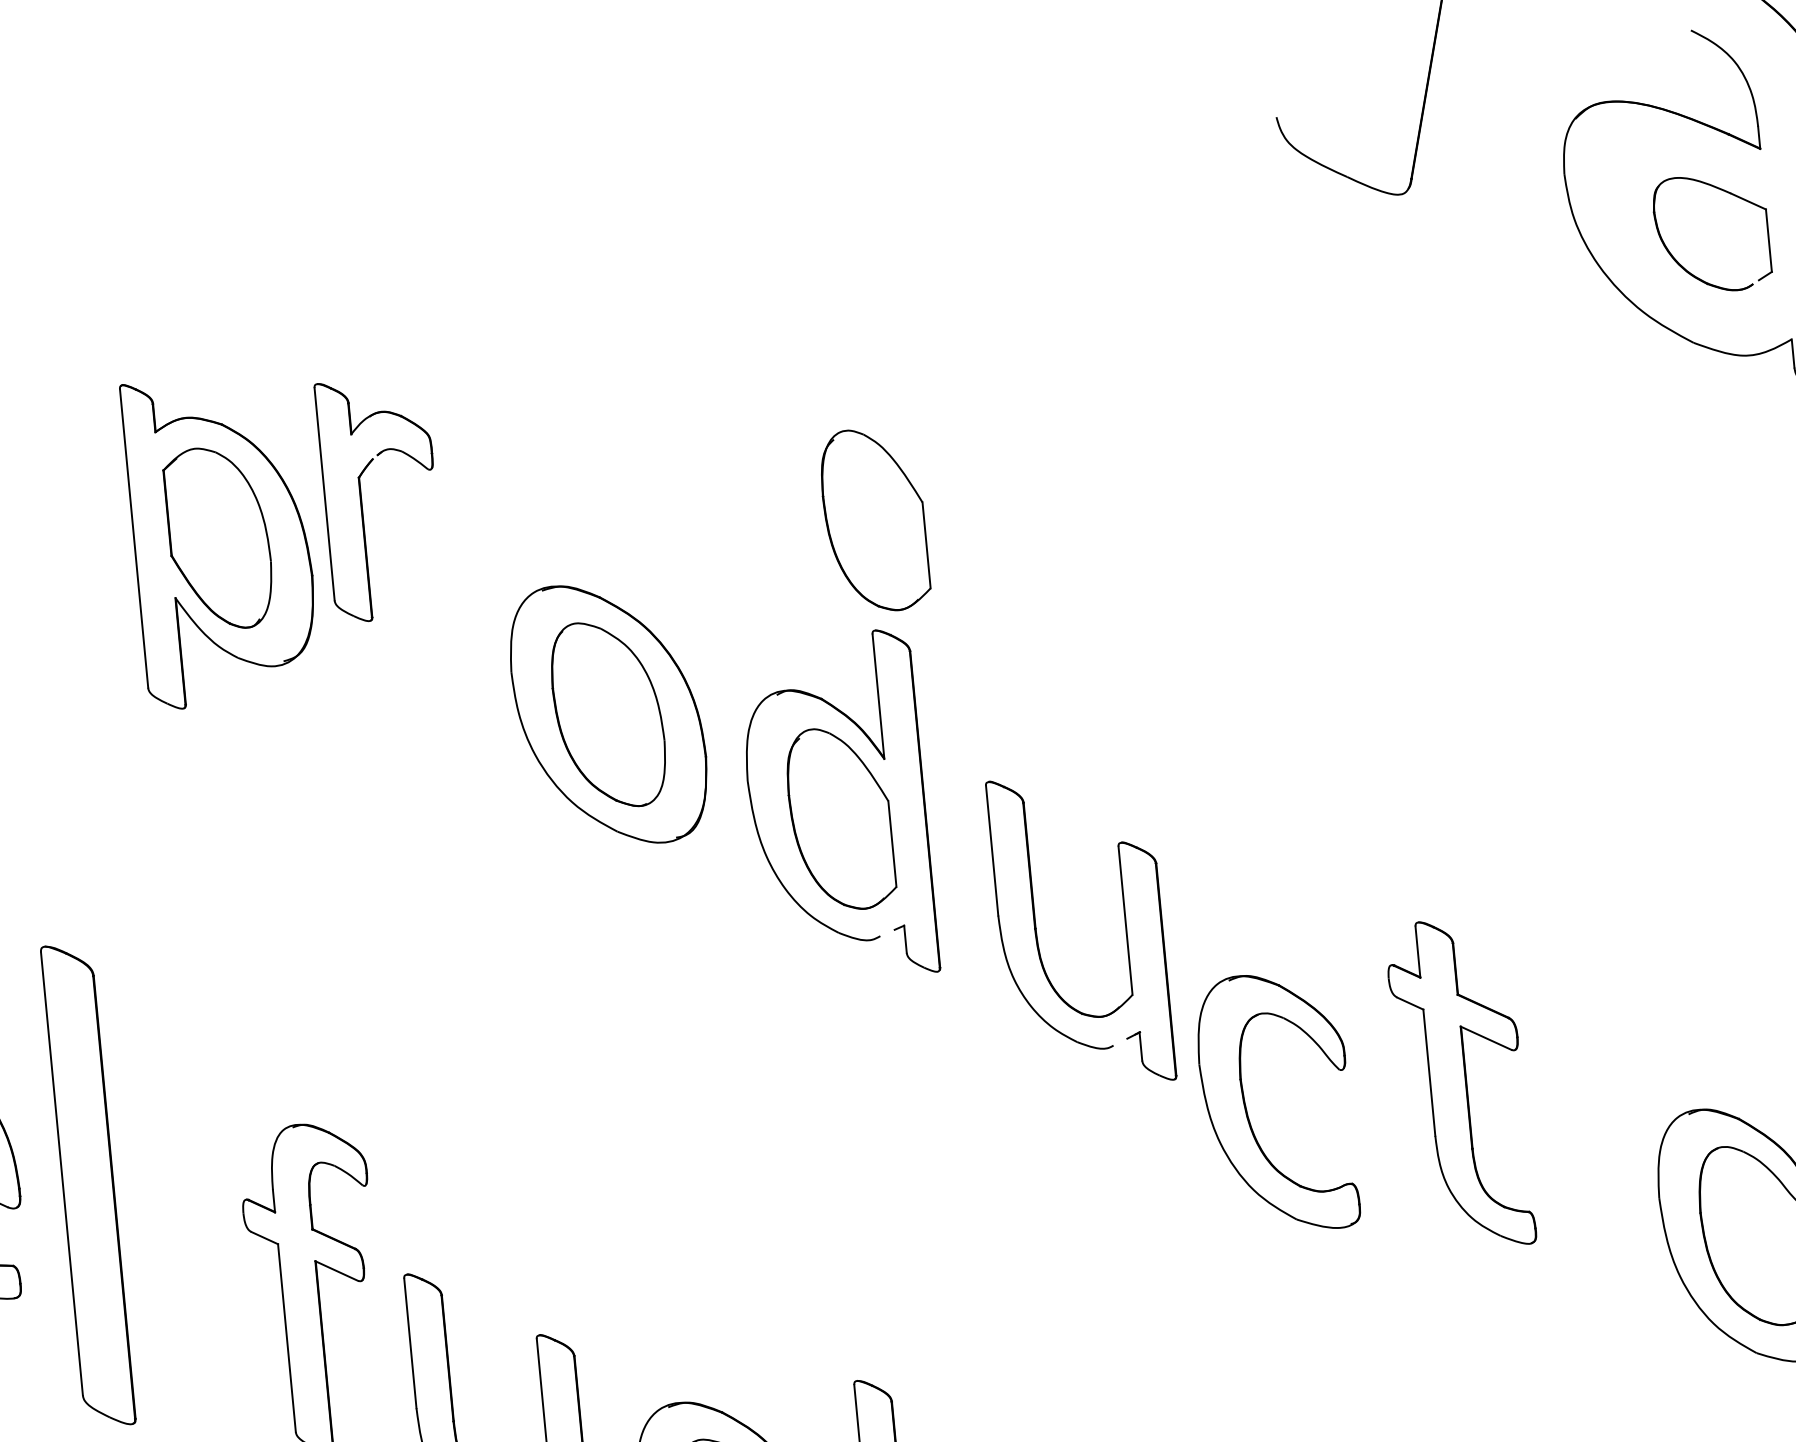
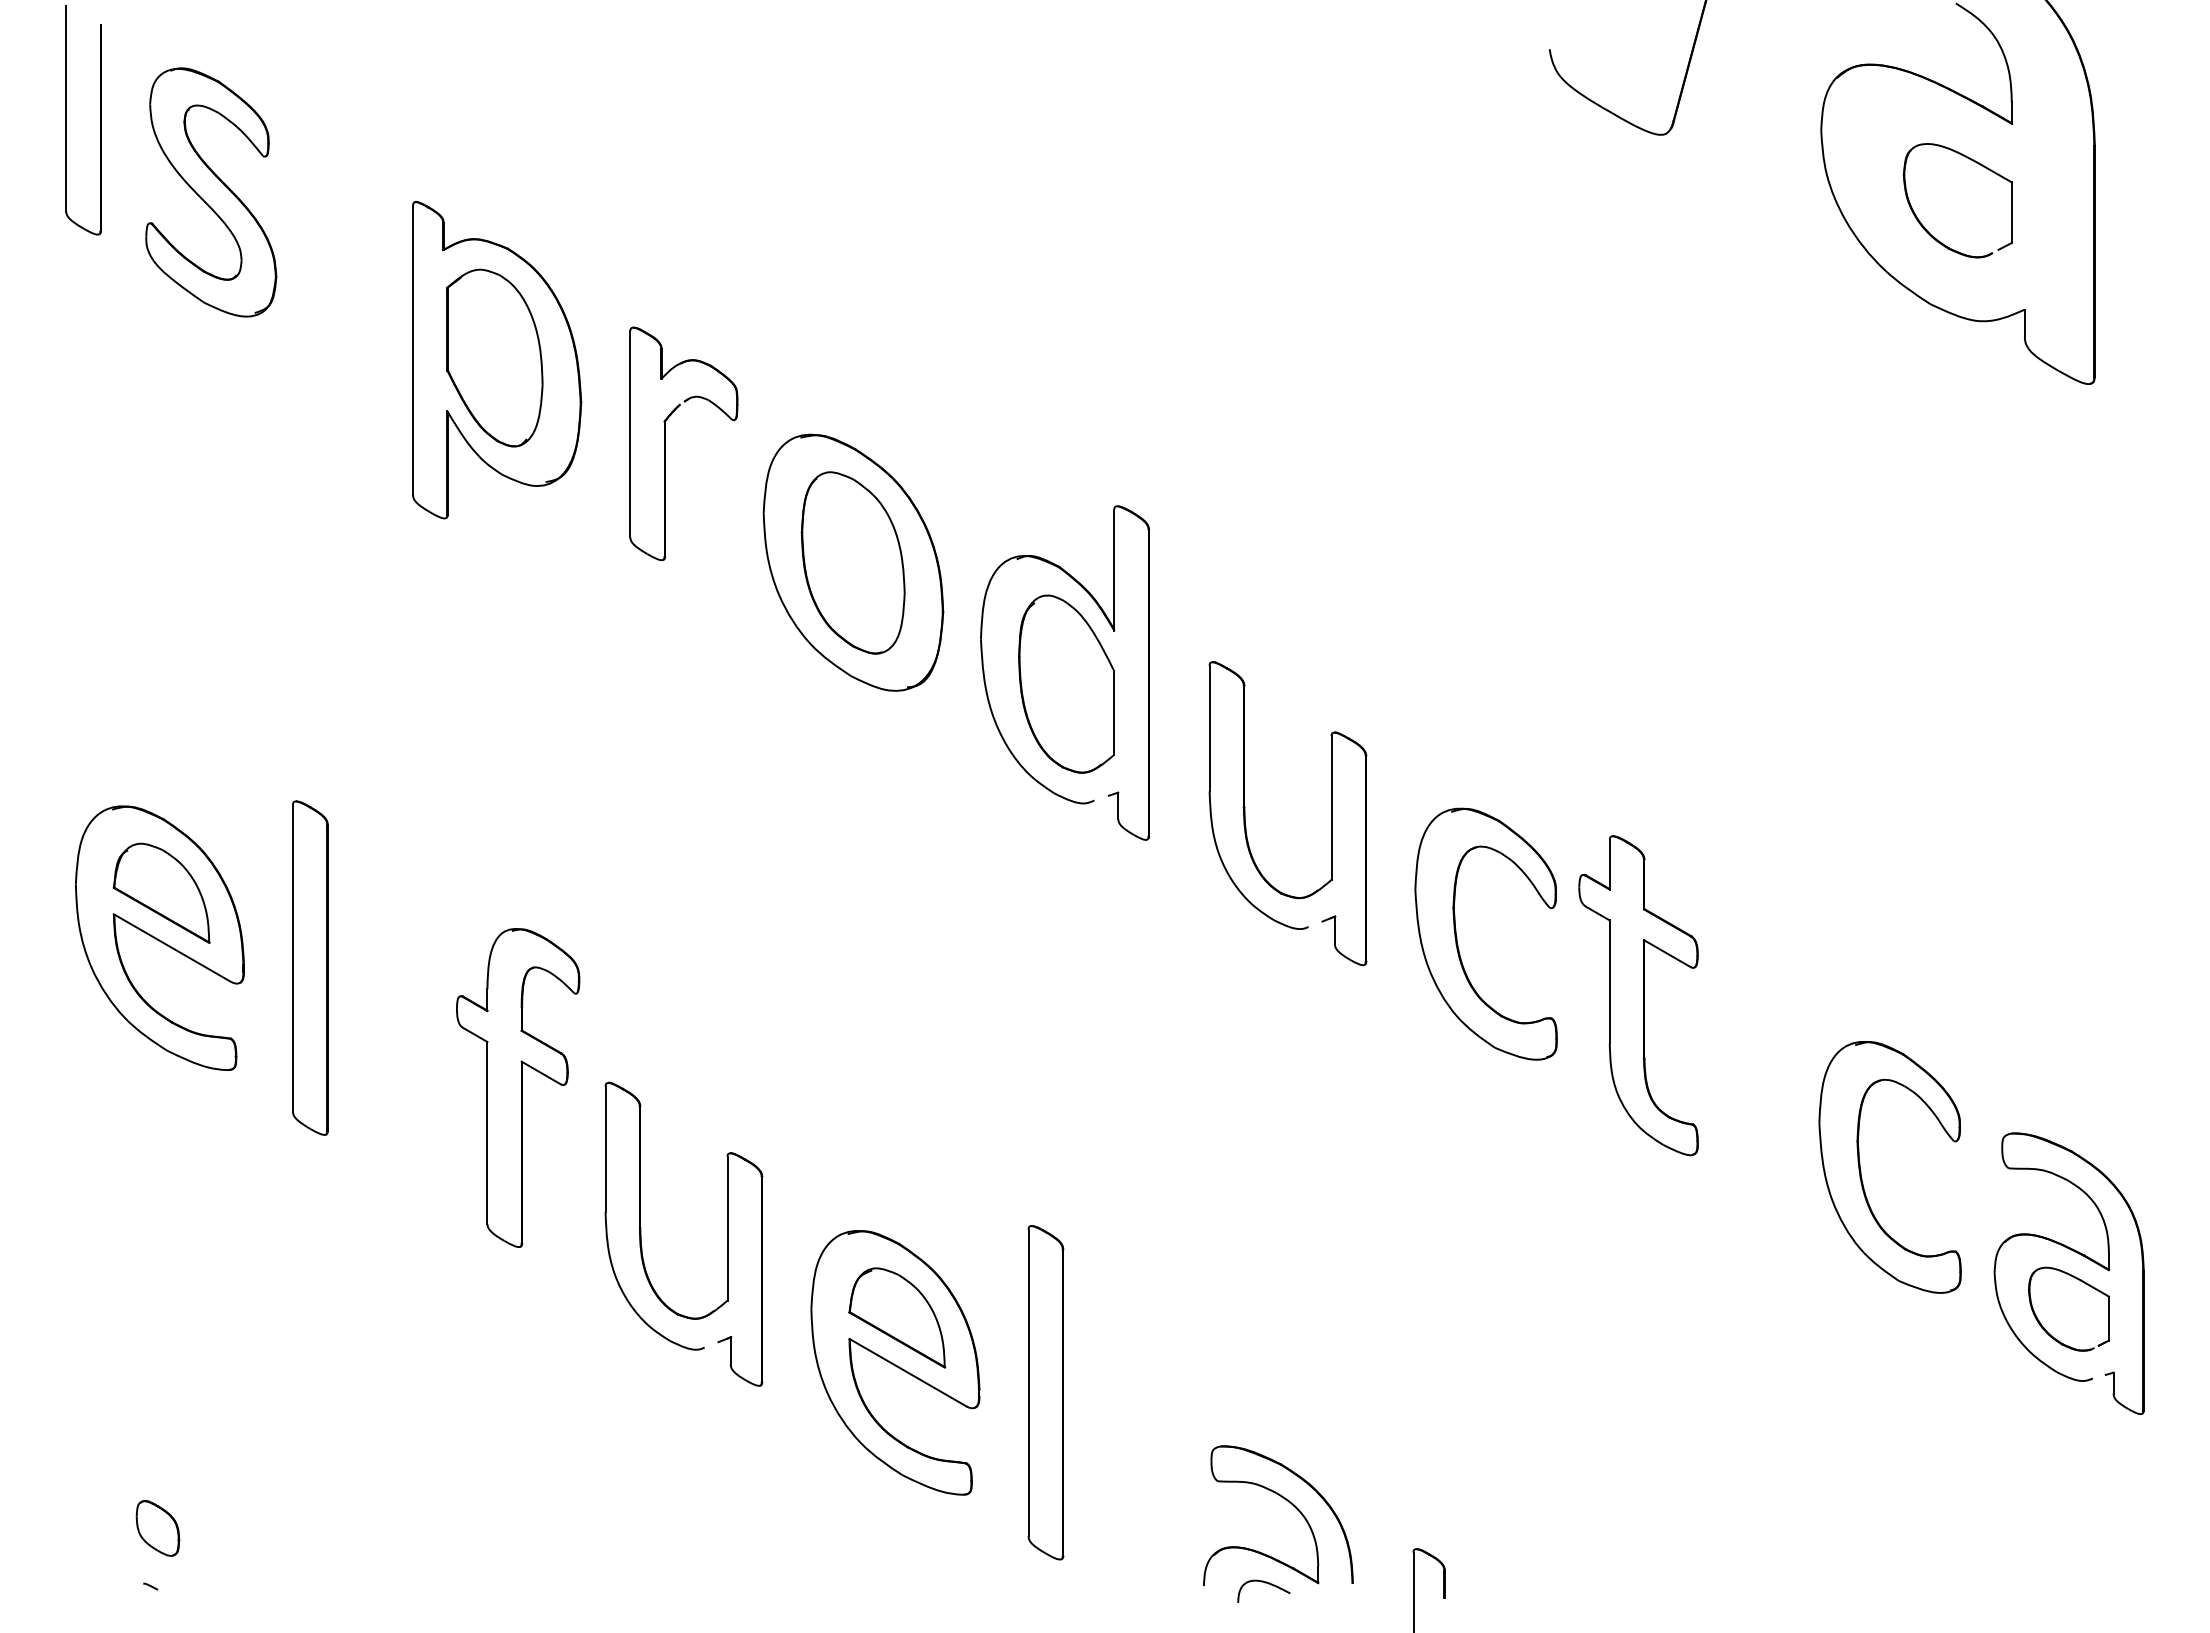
part: (361, 500) -> (665, 443), moved
part: (874, 519) -> (1126, 399), removed
part: (1247, 1109) -> (1457, 937), moved
part: (88, 1184) -> (310, 967), size x0.71

